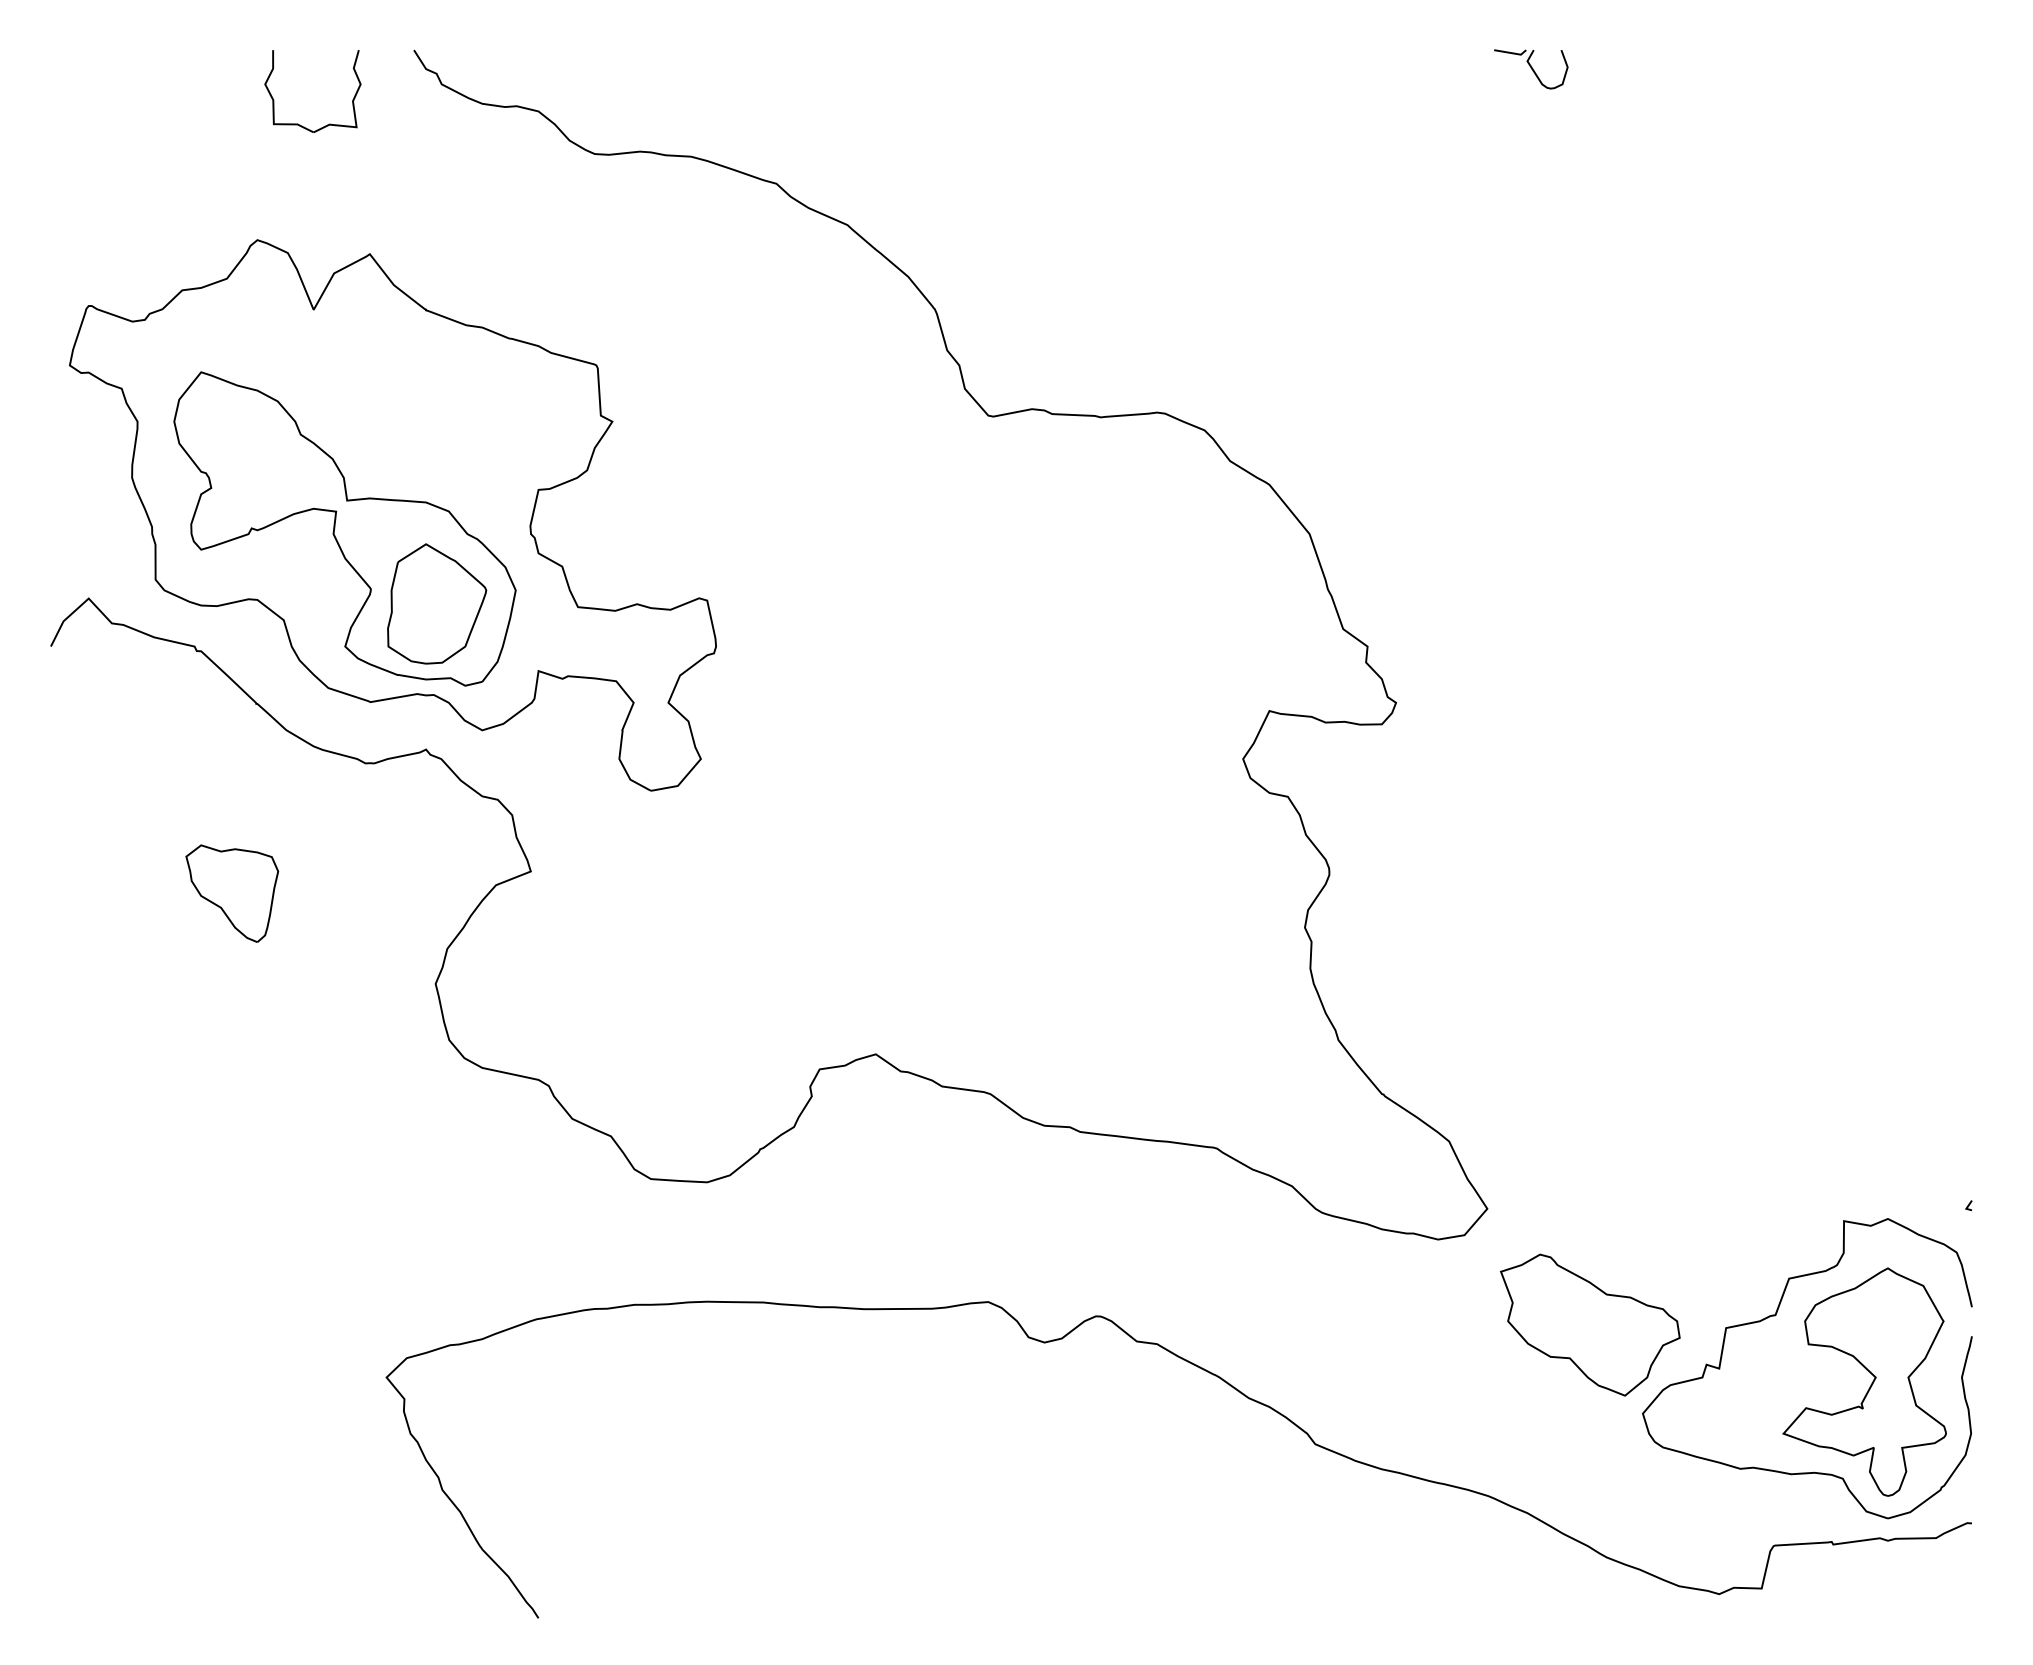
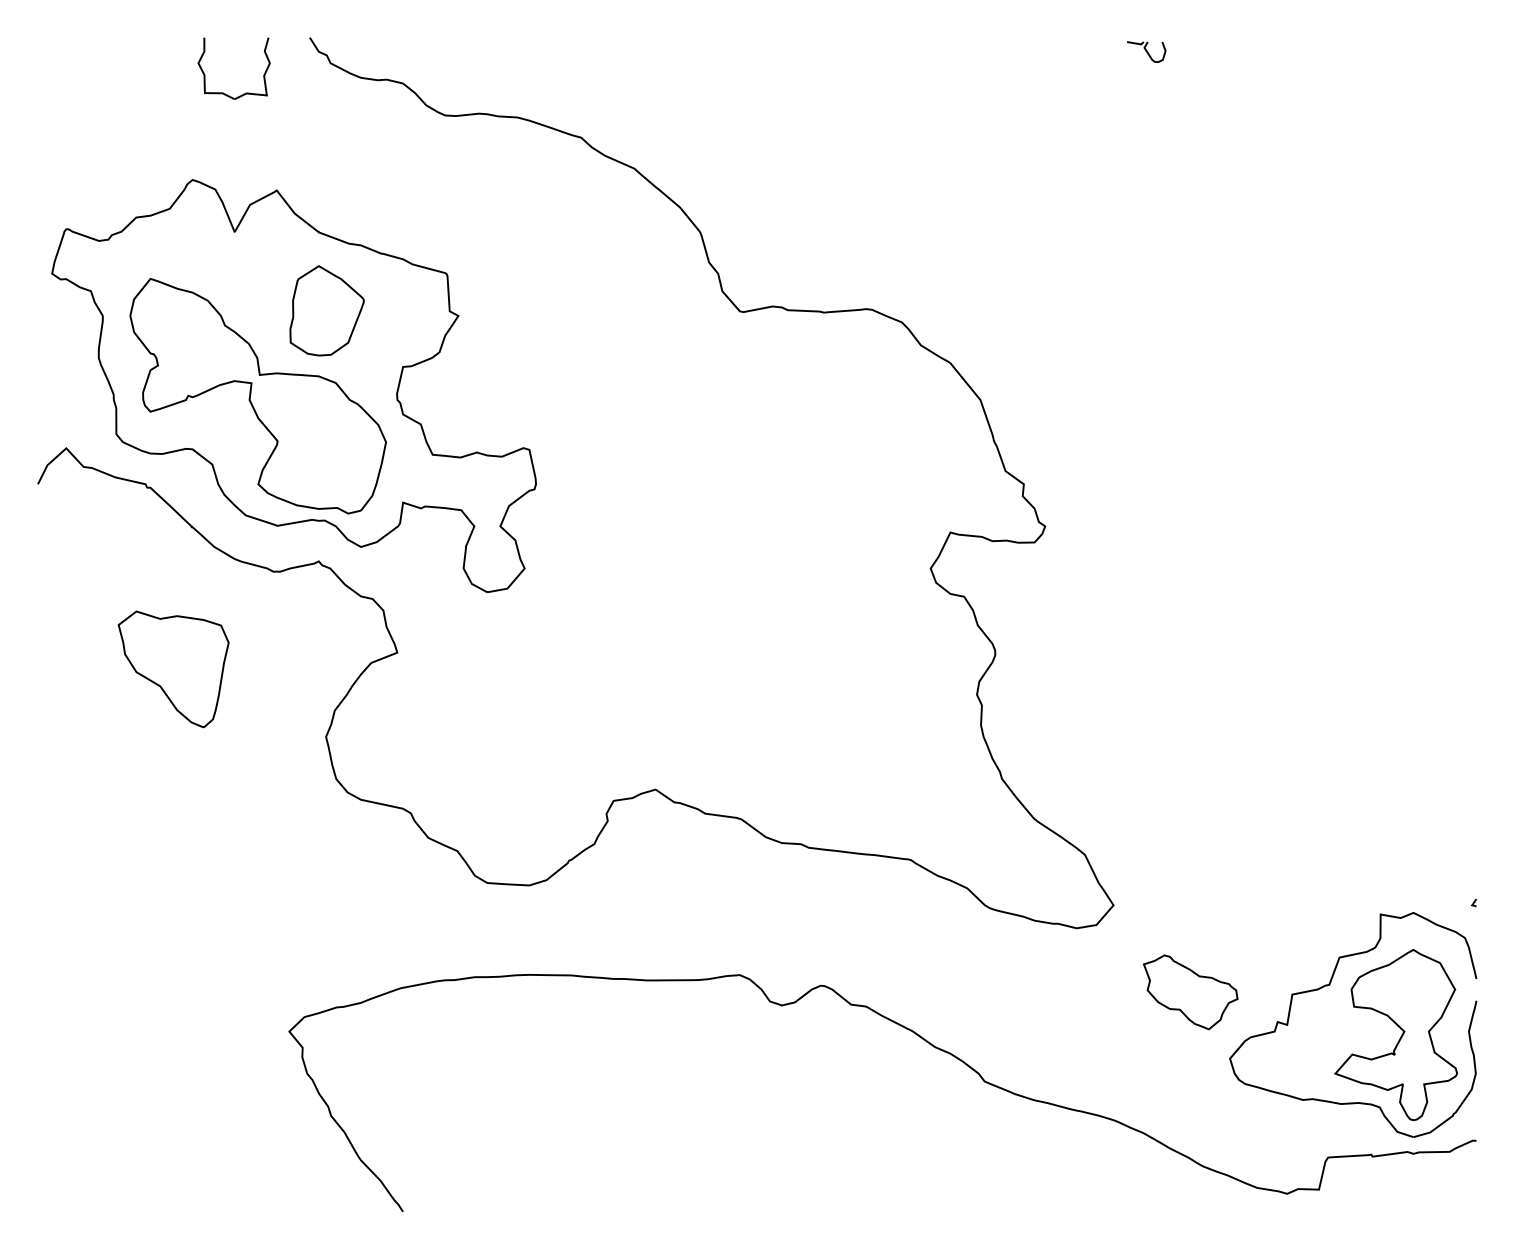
part: (1531, 69) -> (1146, 52), size x0.7
part: (437, 603) -> (327, 310), moved
part: (232, 893) -> (173, 669), size x1.6
part: (1590, 1324) -> (1190, 991), size x0.7

